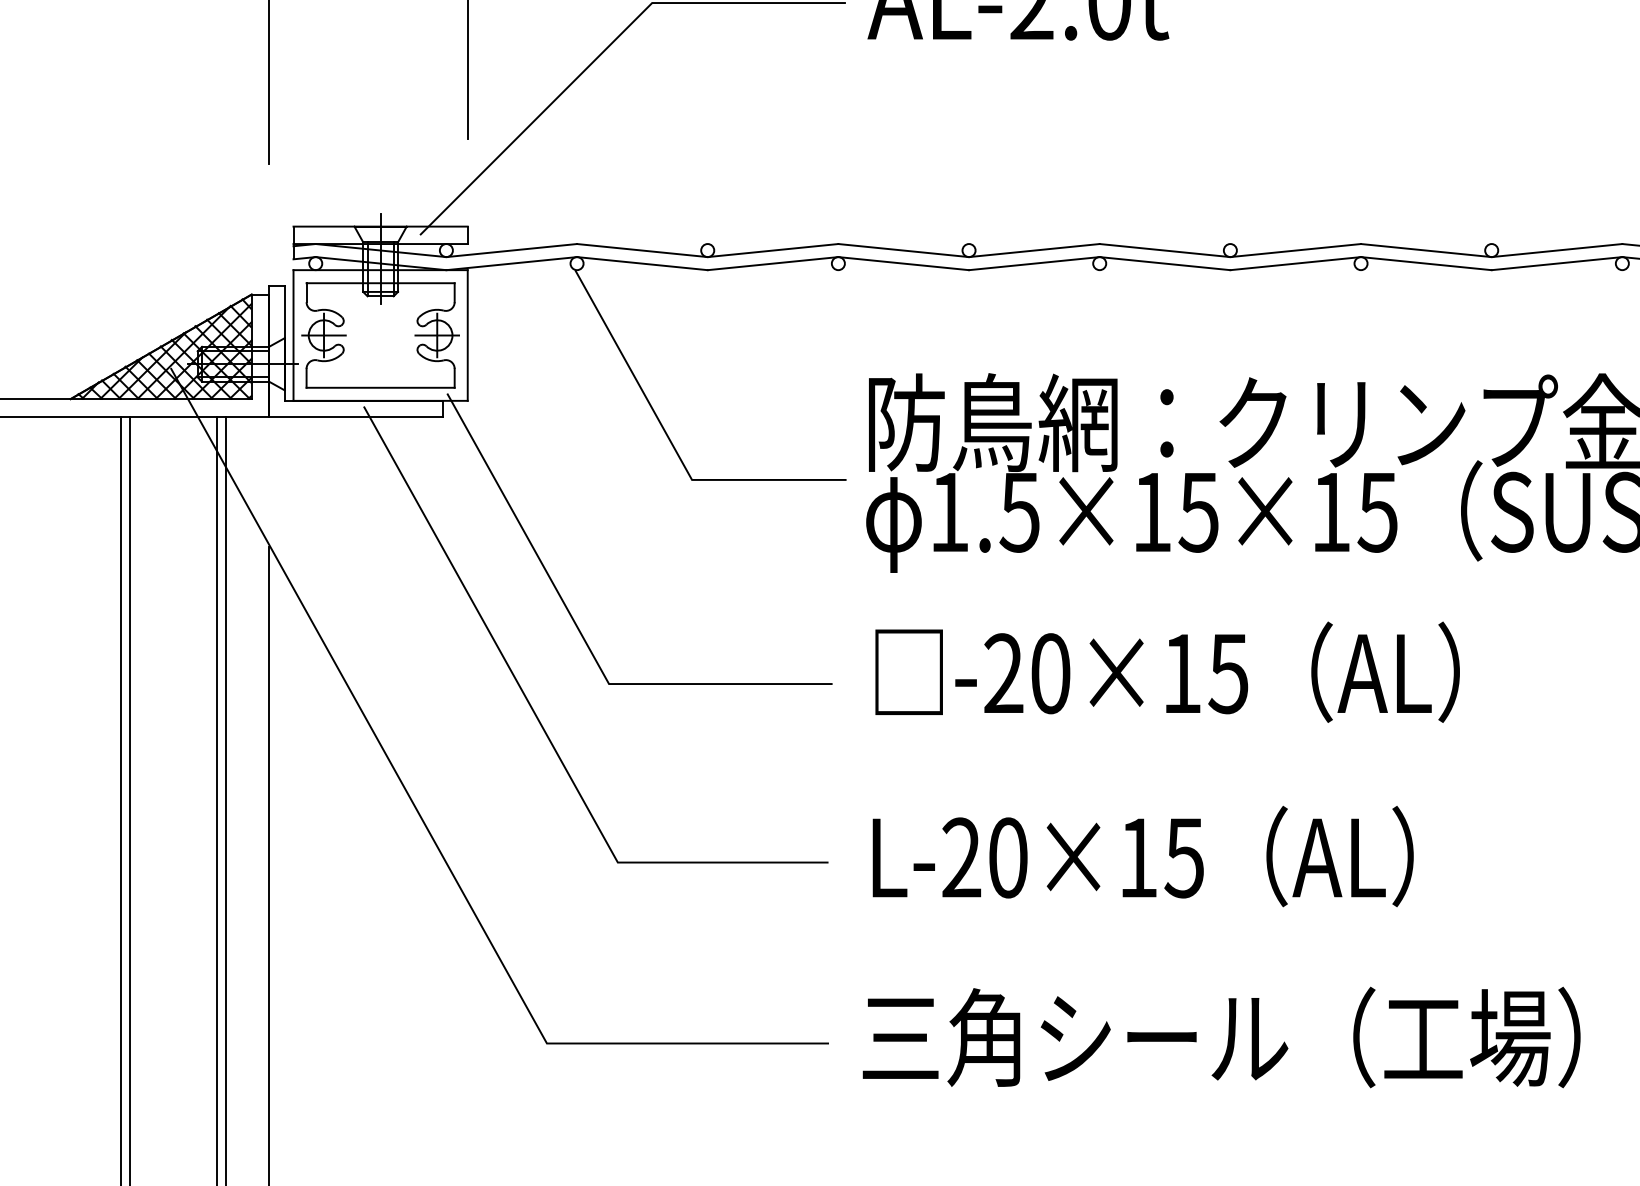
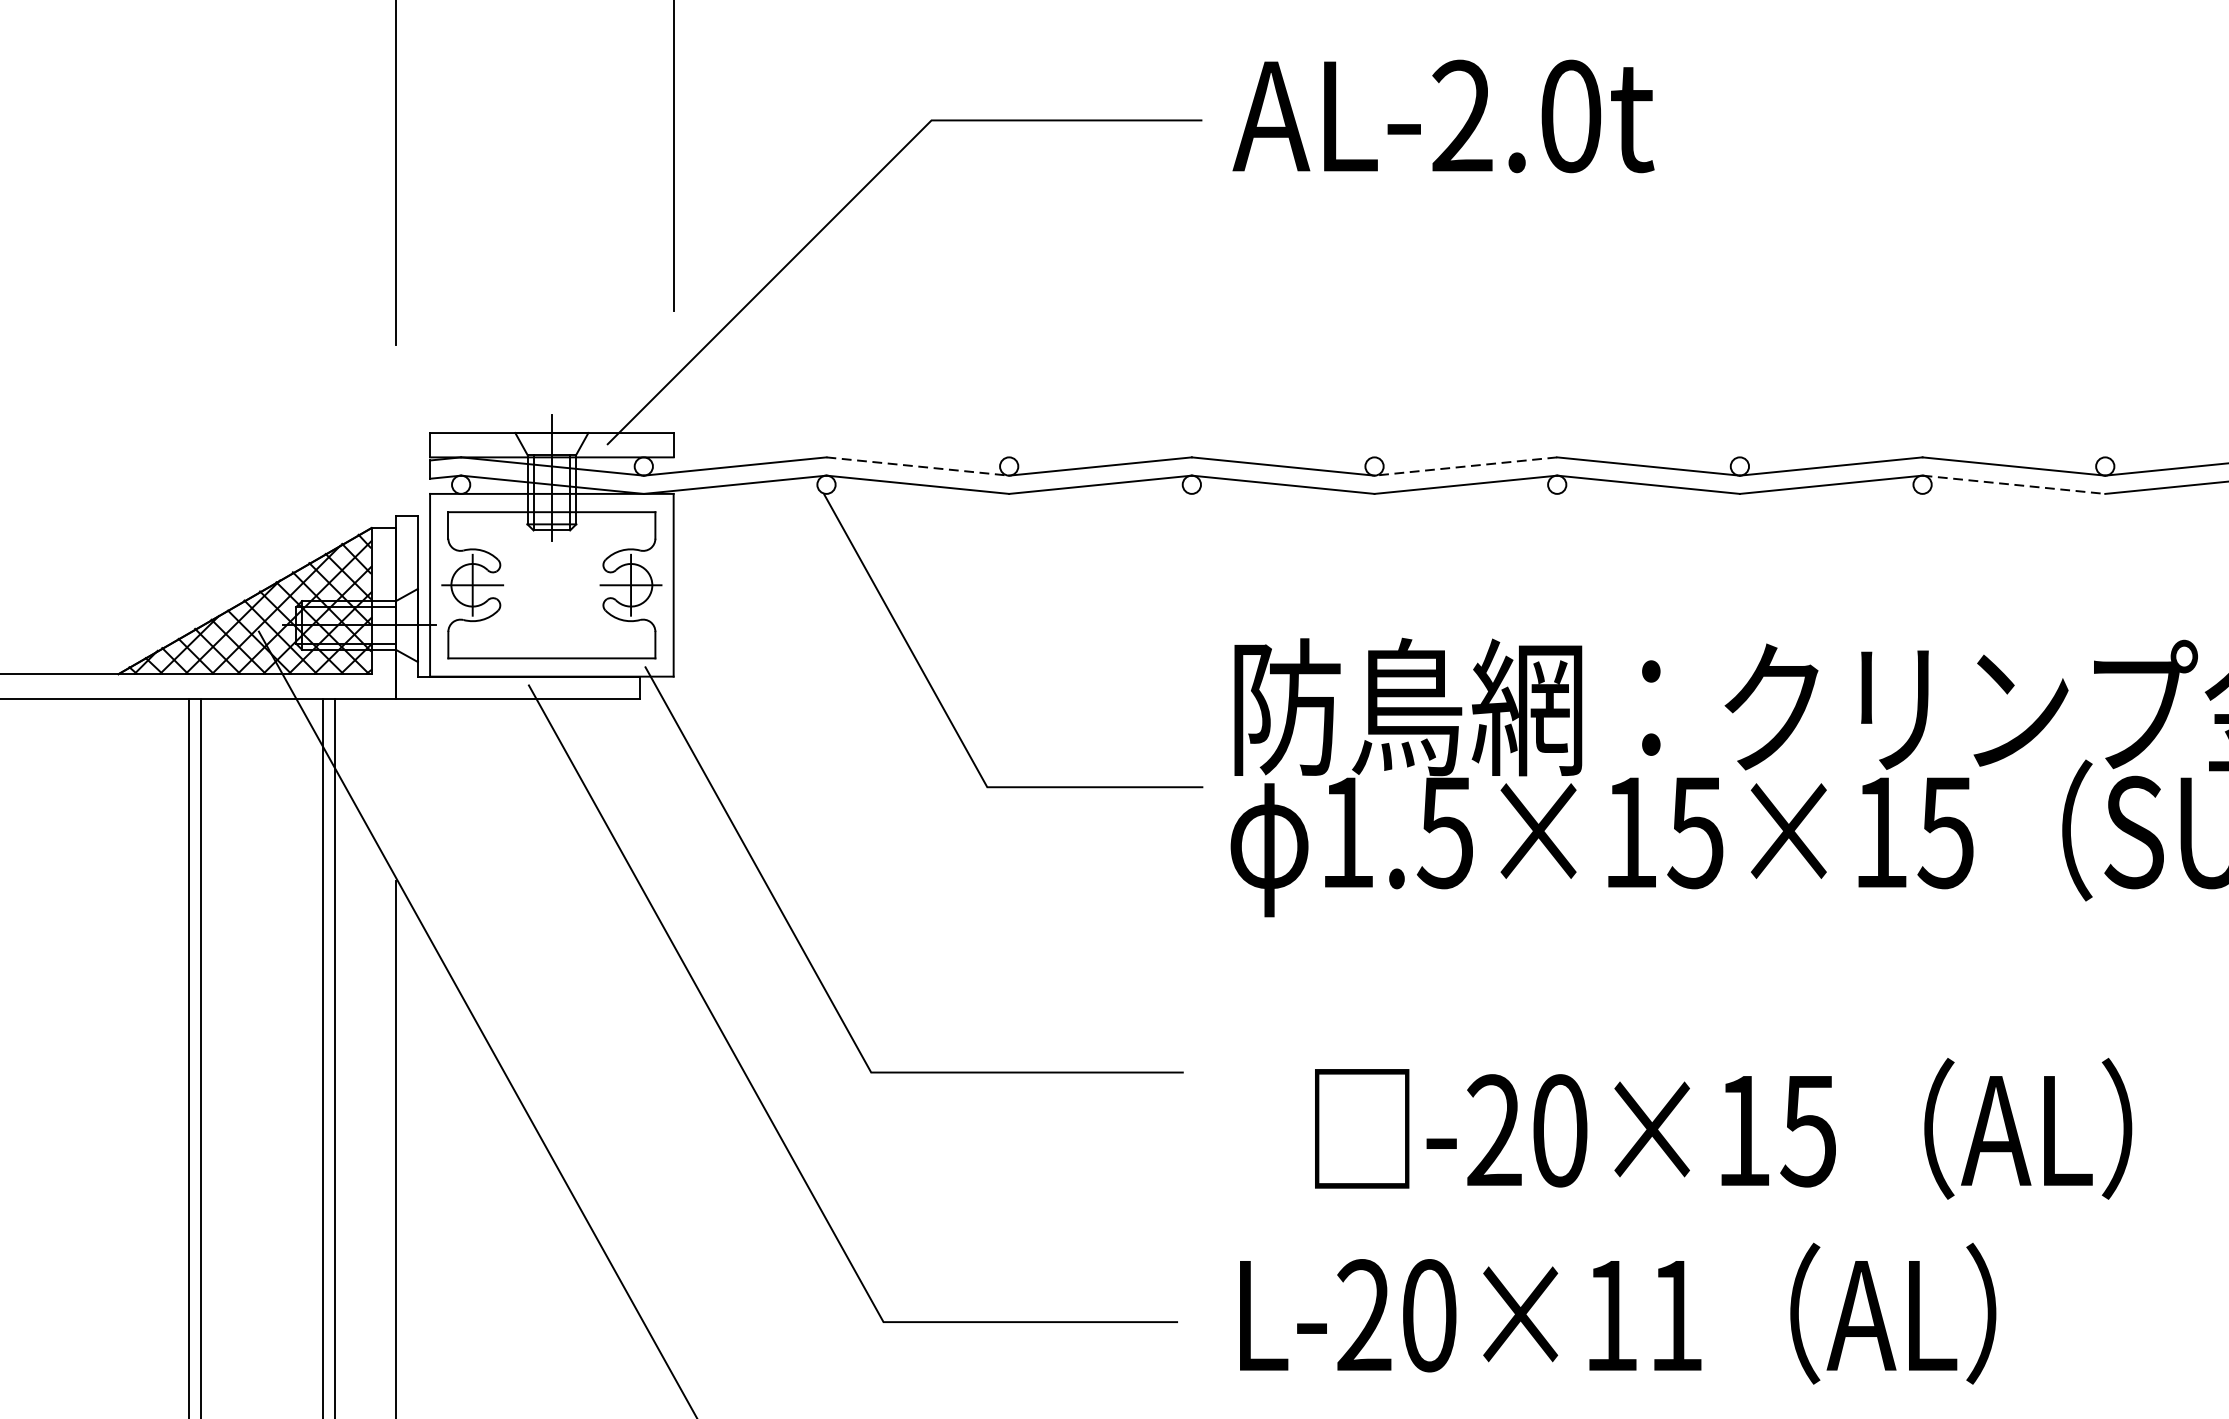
line: (642, 250) -> (917, 466), solid -> dashed
line: (1034, 250) -> (1466, 466), solid -> dashed
line: (1426, 263) -> (2014, 484), solid -> dashed
text: (1167, 671) -> (1723, 1127), moved
text: (1183, 858) -> (1674, 1316), L-20×15 -> L-20×11

